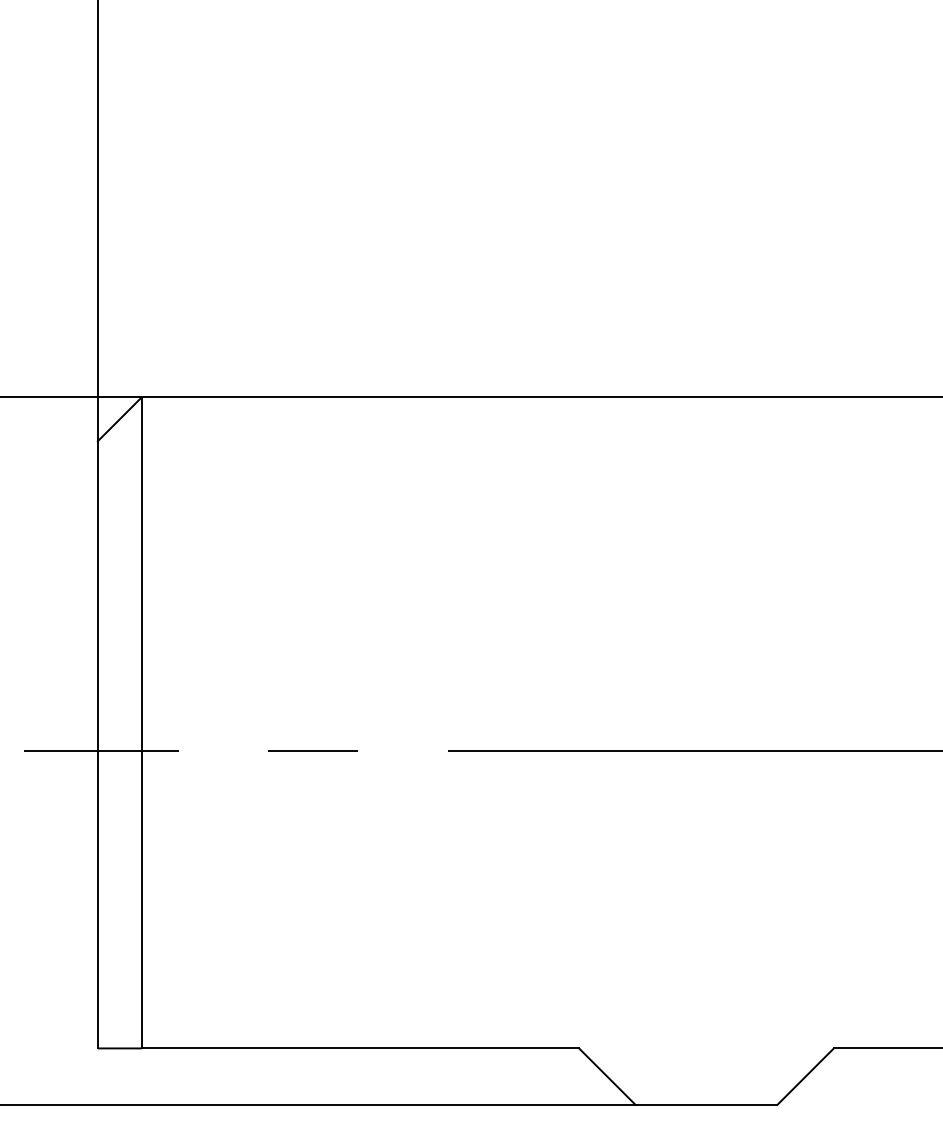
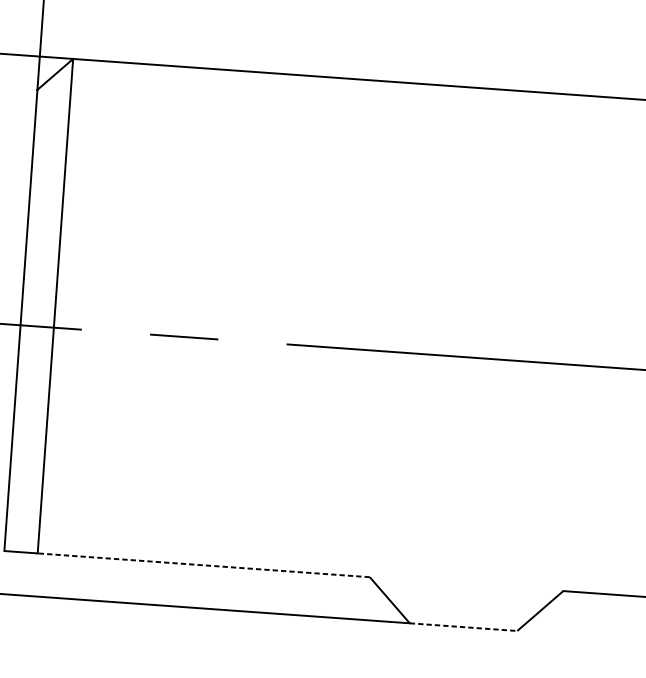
line: (360, 1048) -> (203, 565), solid -> dashed
line: (706, 1105) -> (463, 627), solid -> dashed

